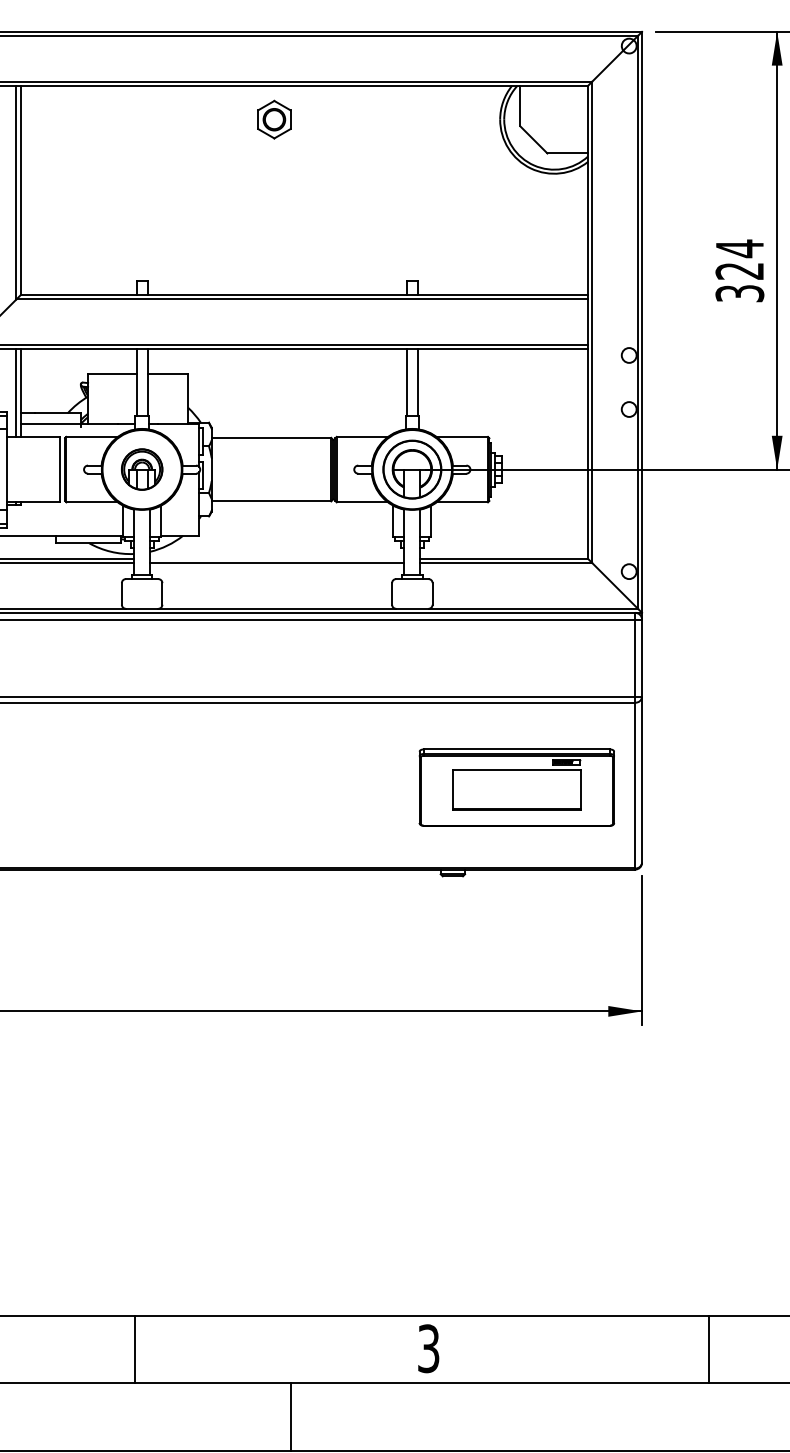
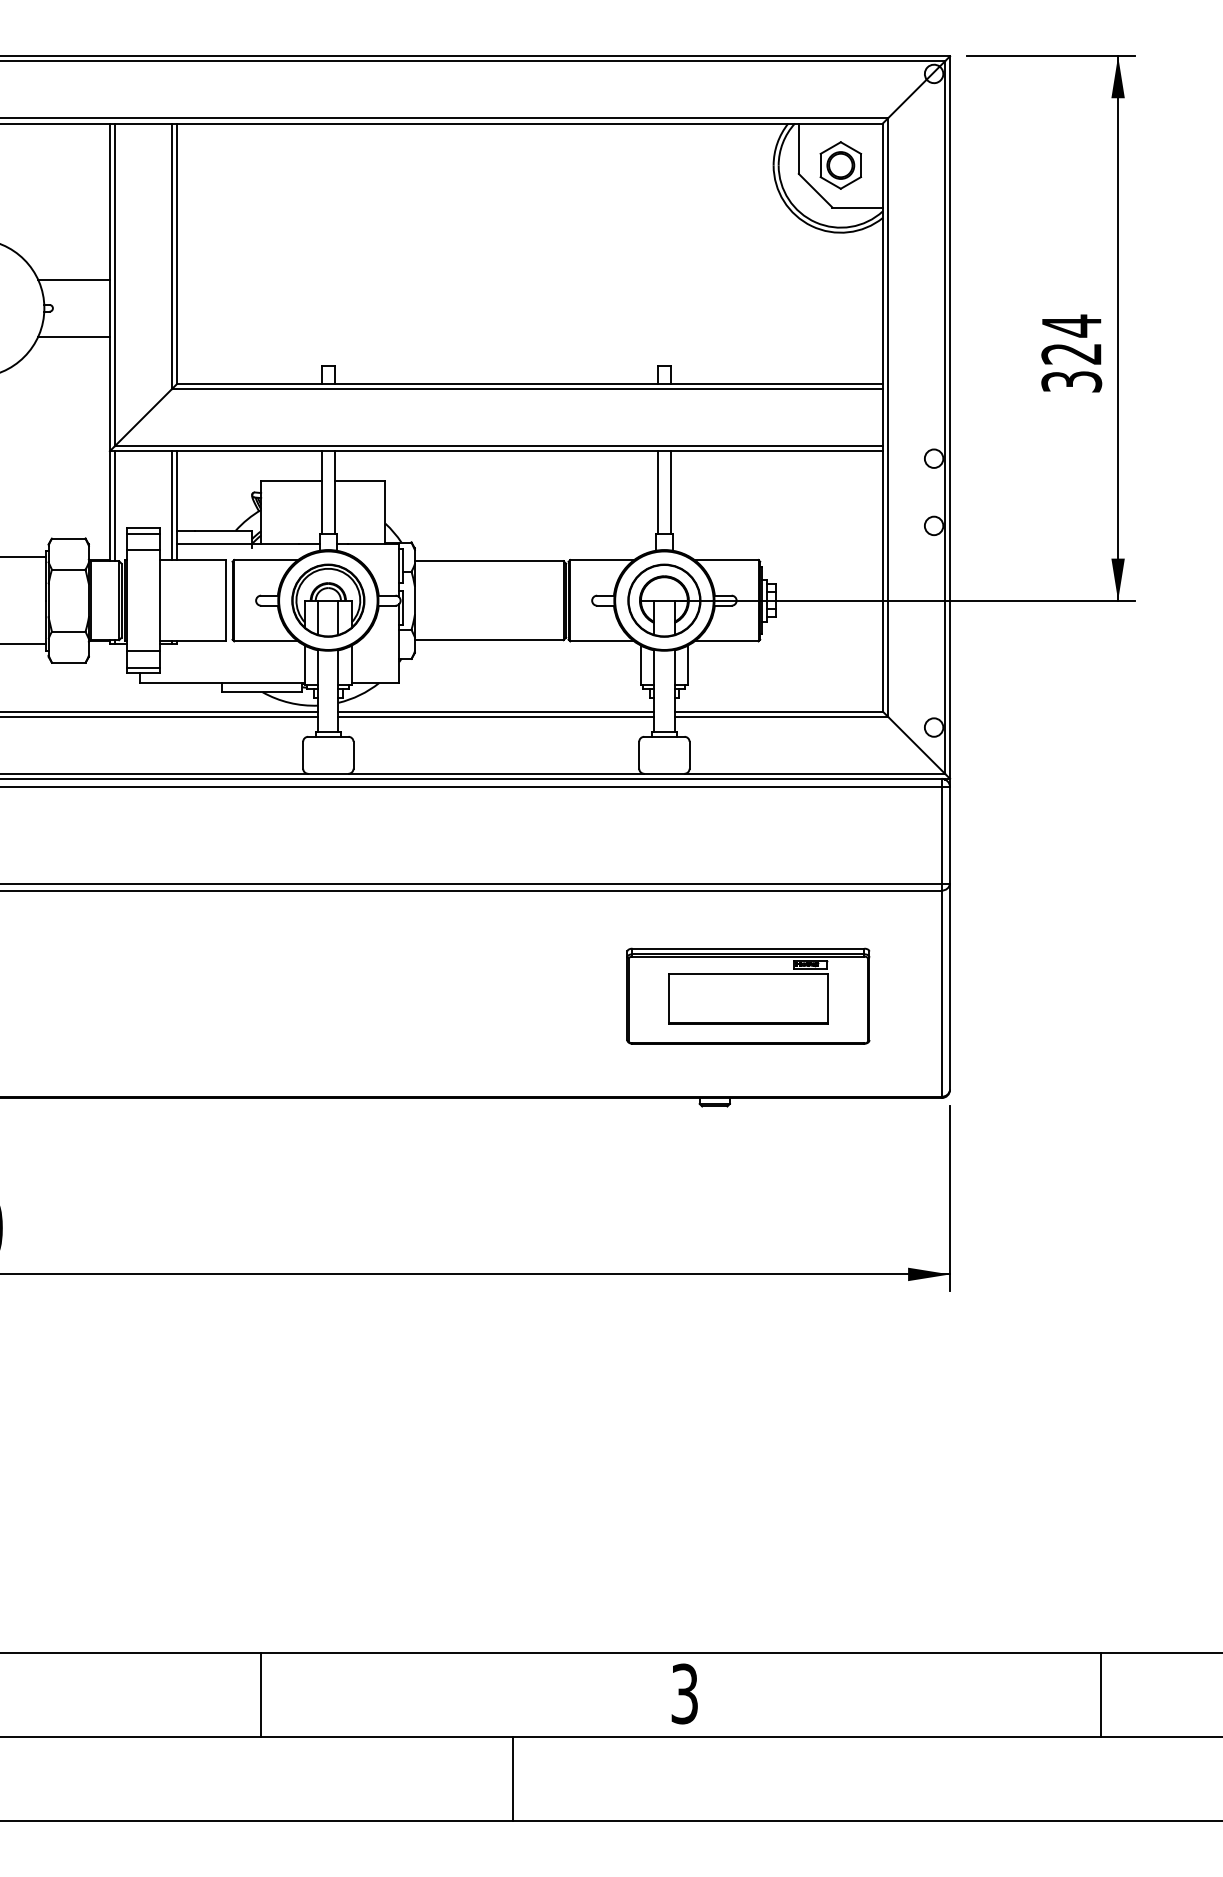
part: (274, 119) -> (840, 165), moved
part: (142, 469) -> (328, 600), size x1.43
line: (277, 558) -> (496, 711), added
part: (516, 787) -> (748, 995), moved
line: (135, 1349) -> (261, 1694), moved
line: (709, 1349) -> (1101, 1694), moved

